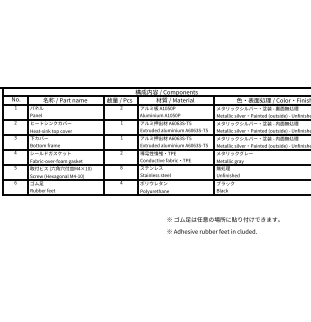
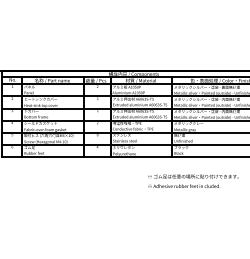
text: (223, 225) -> (193, 181), moved

